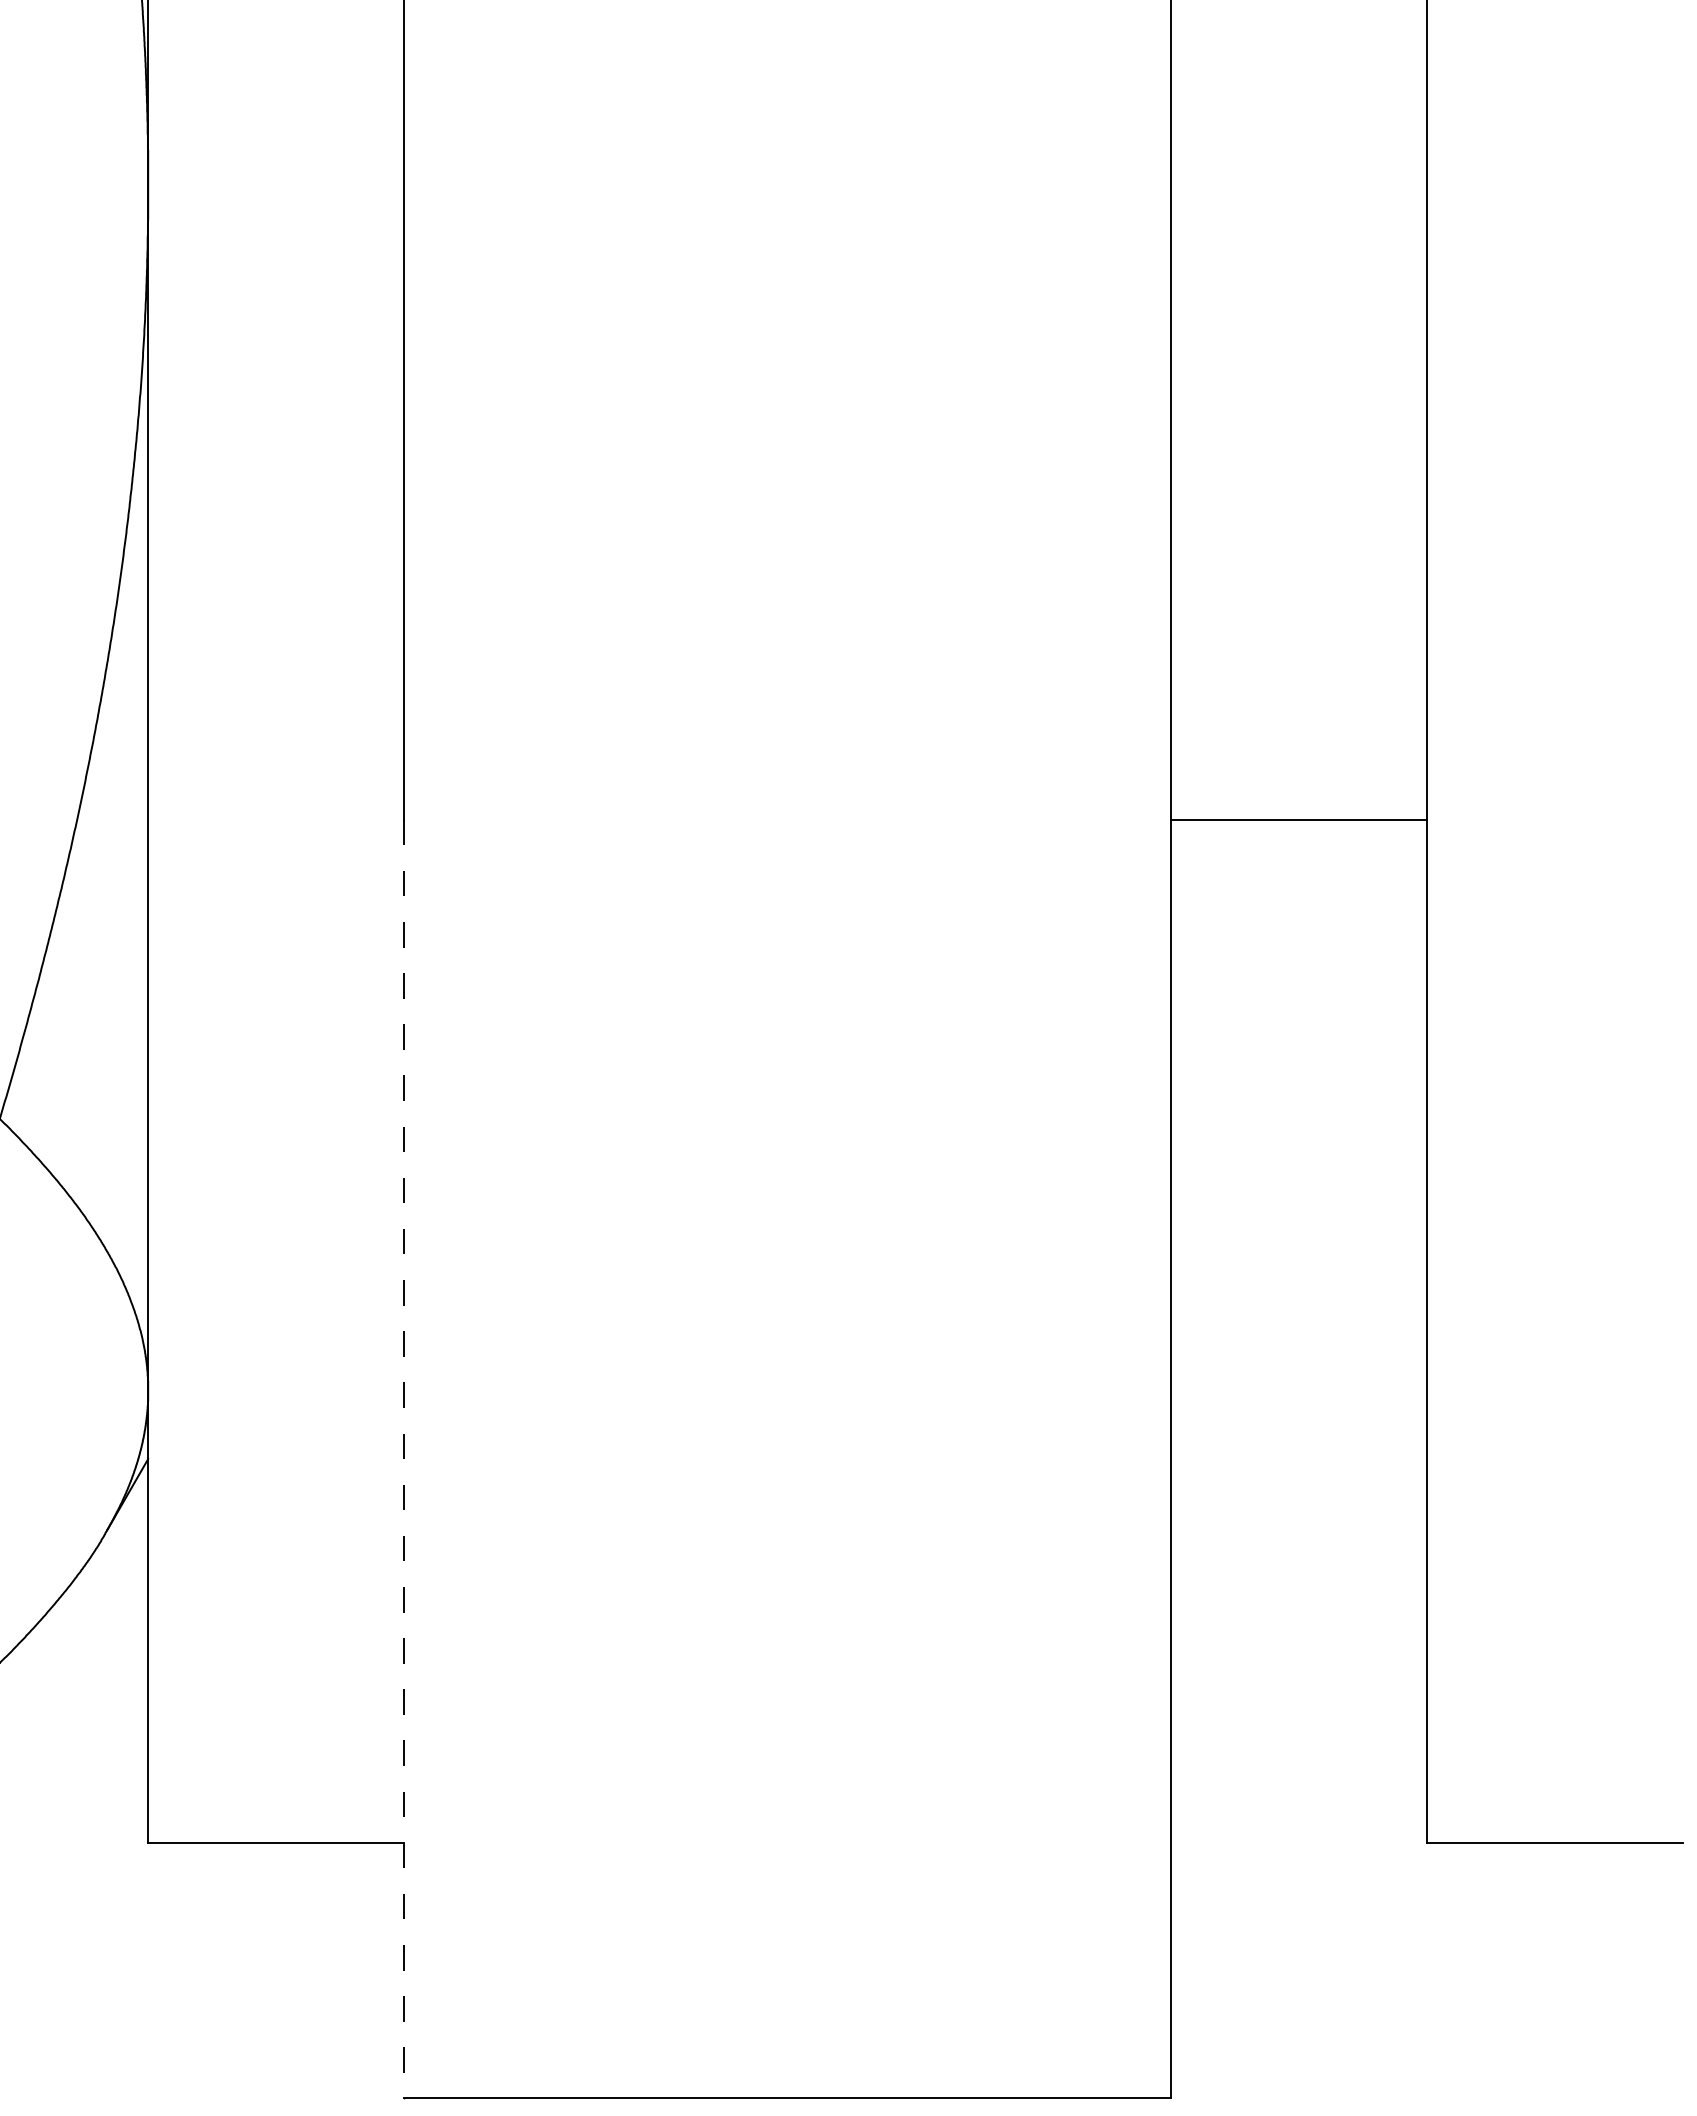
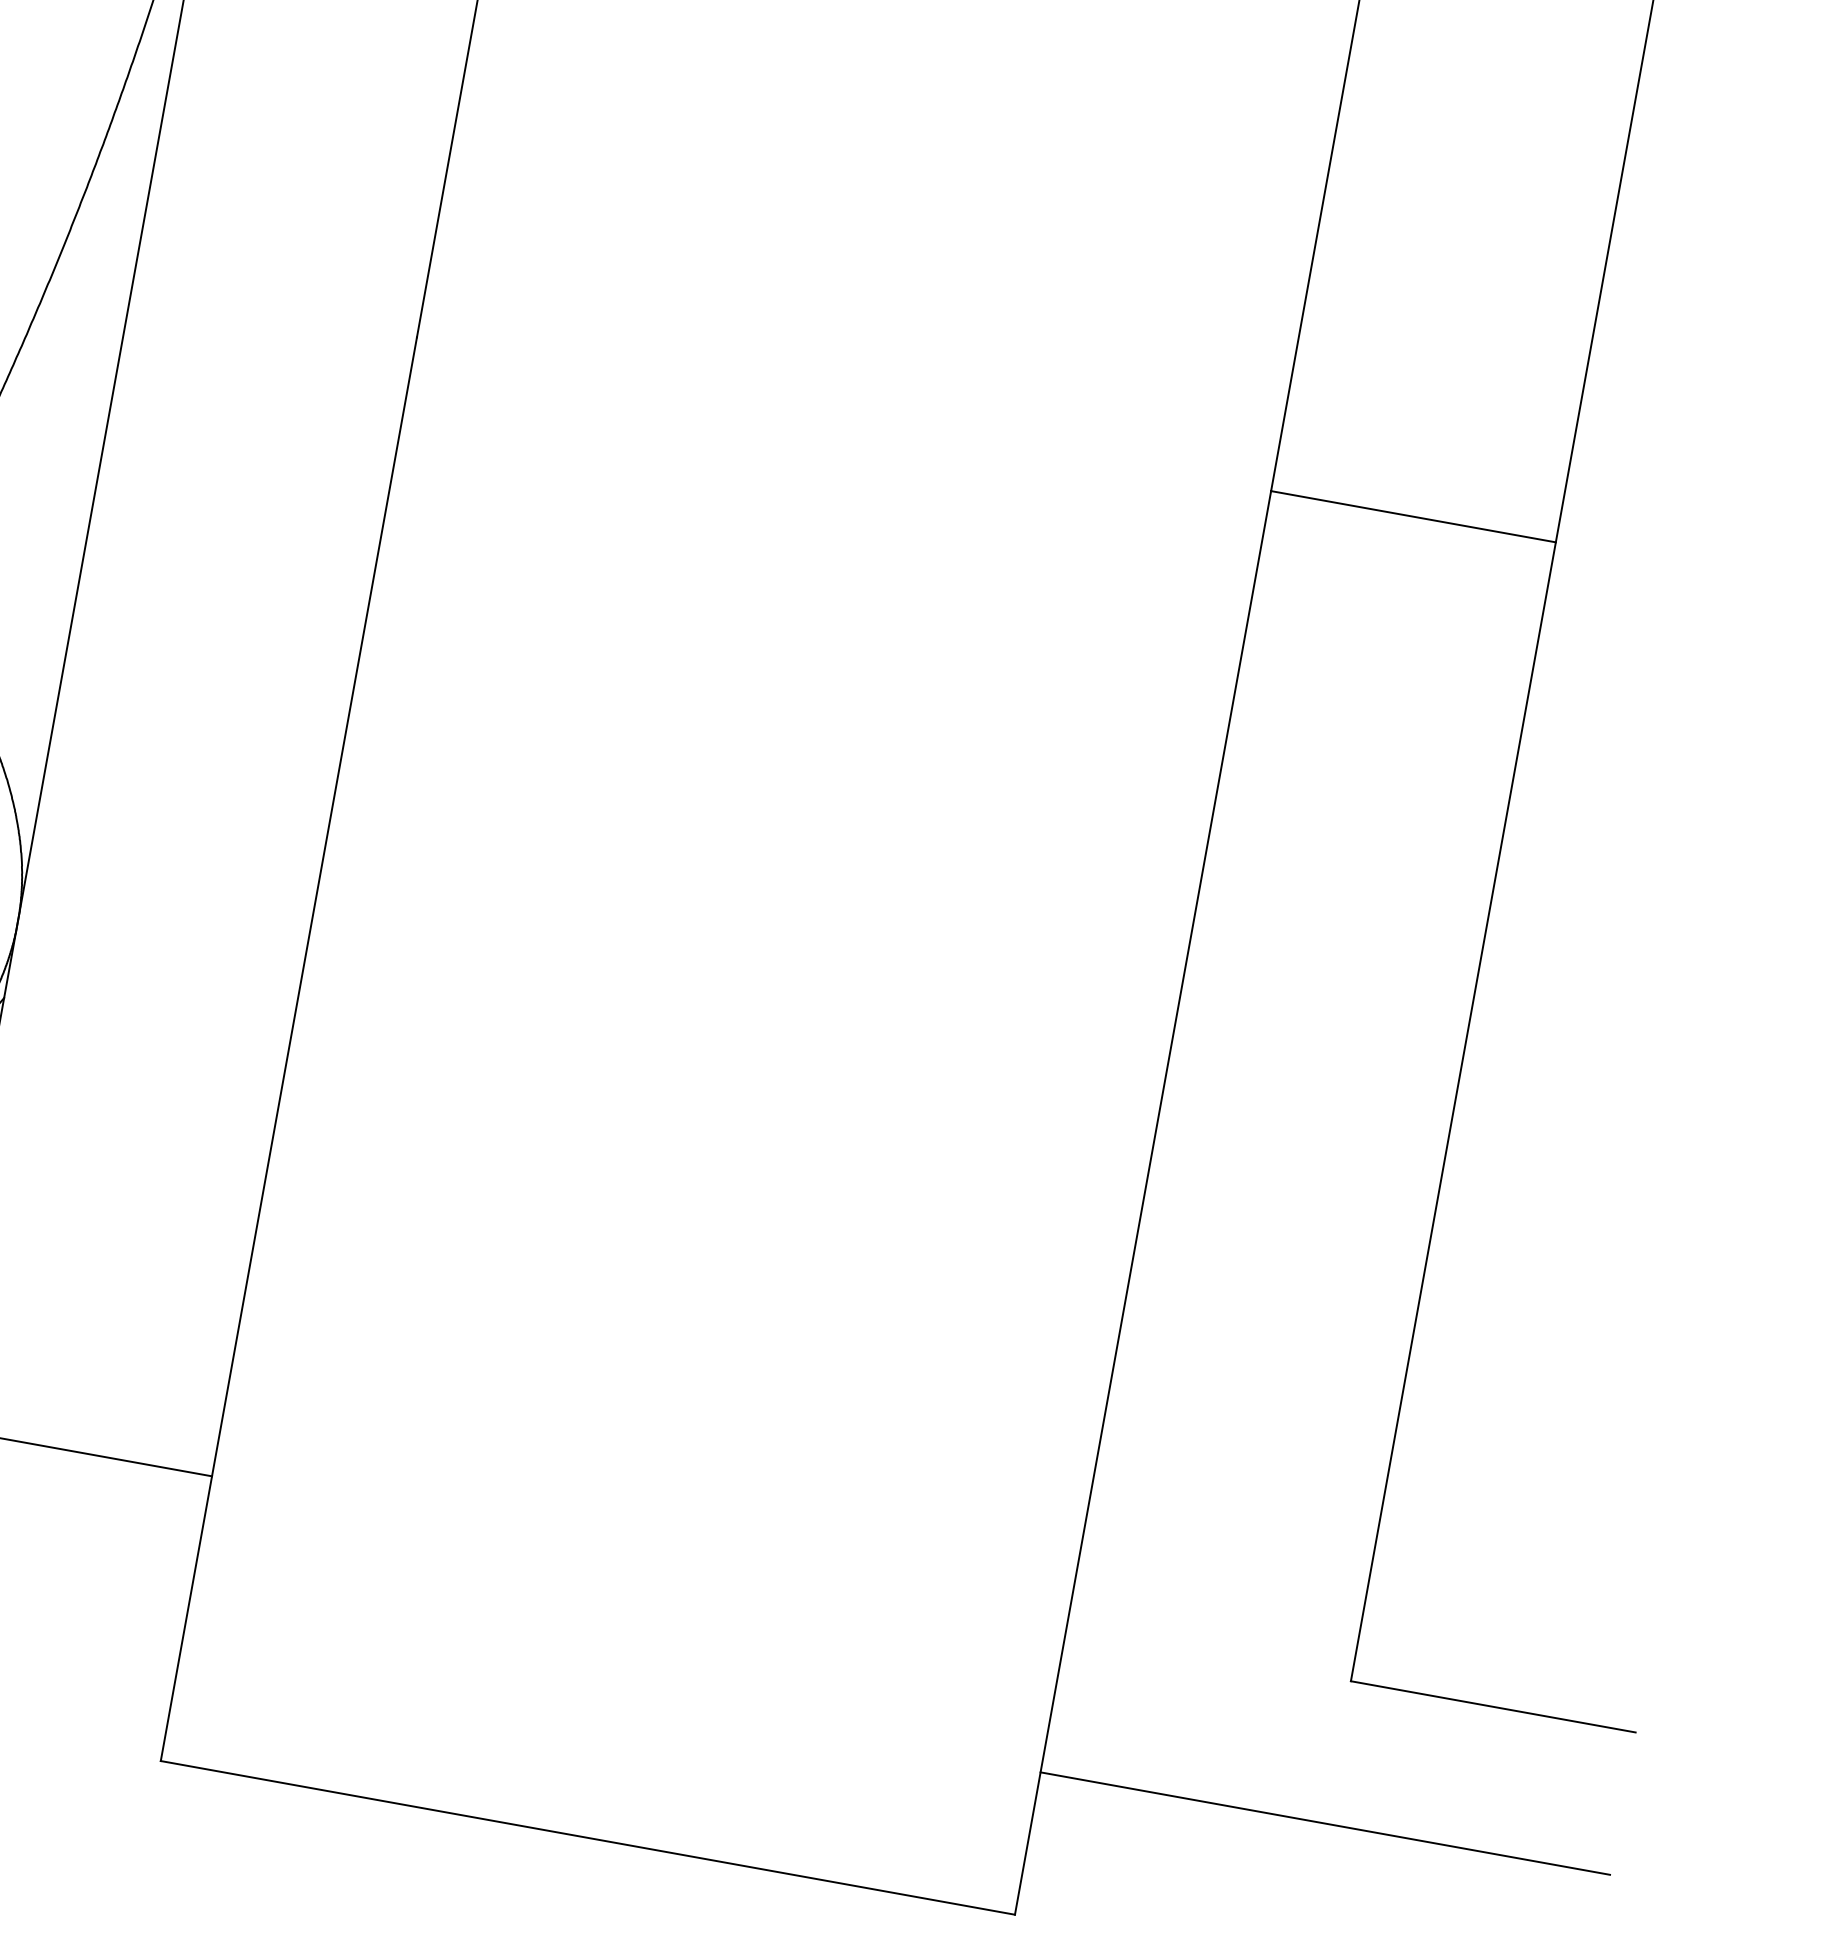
line: (403, 1459) -> (288, 1049), dashed -> solid
line: (1426, 1970) -> (1324, 1823), added

